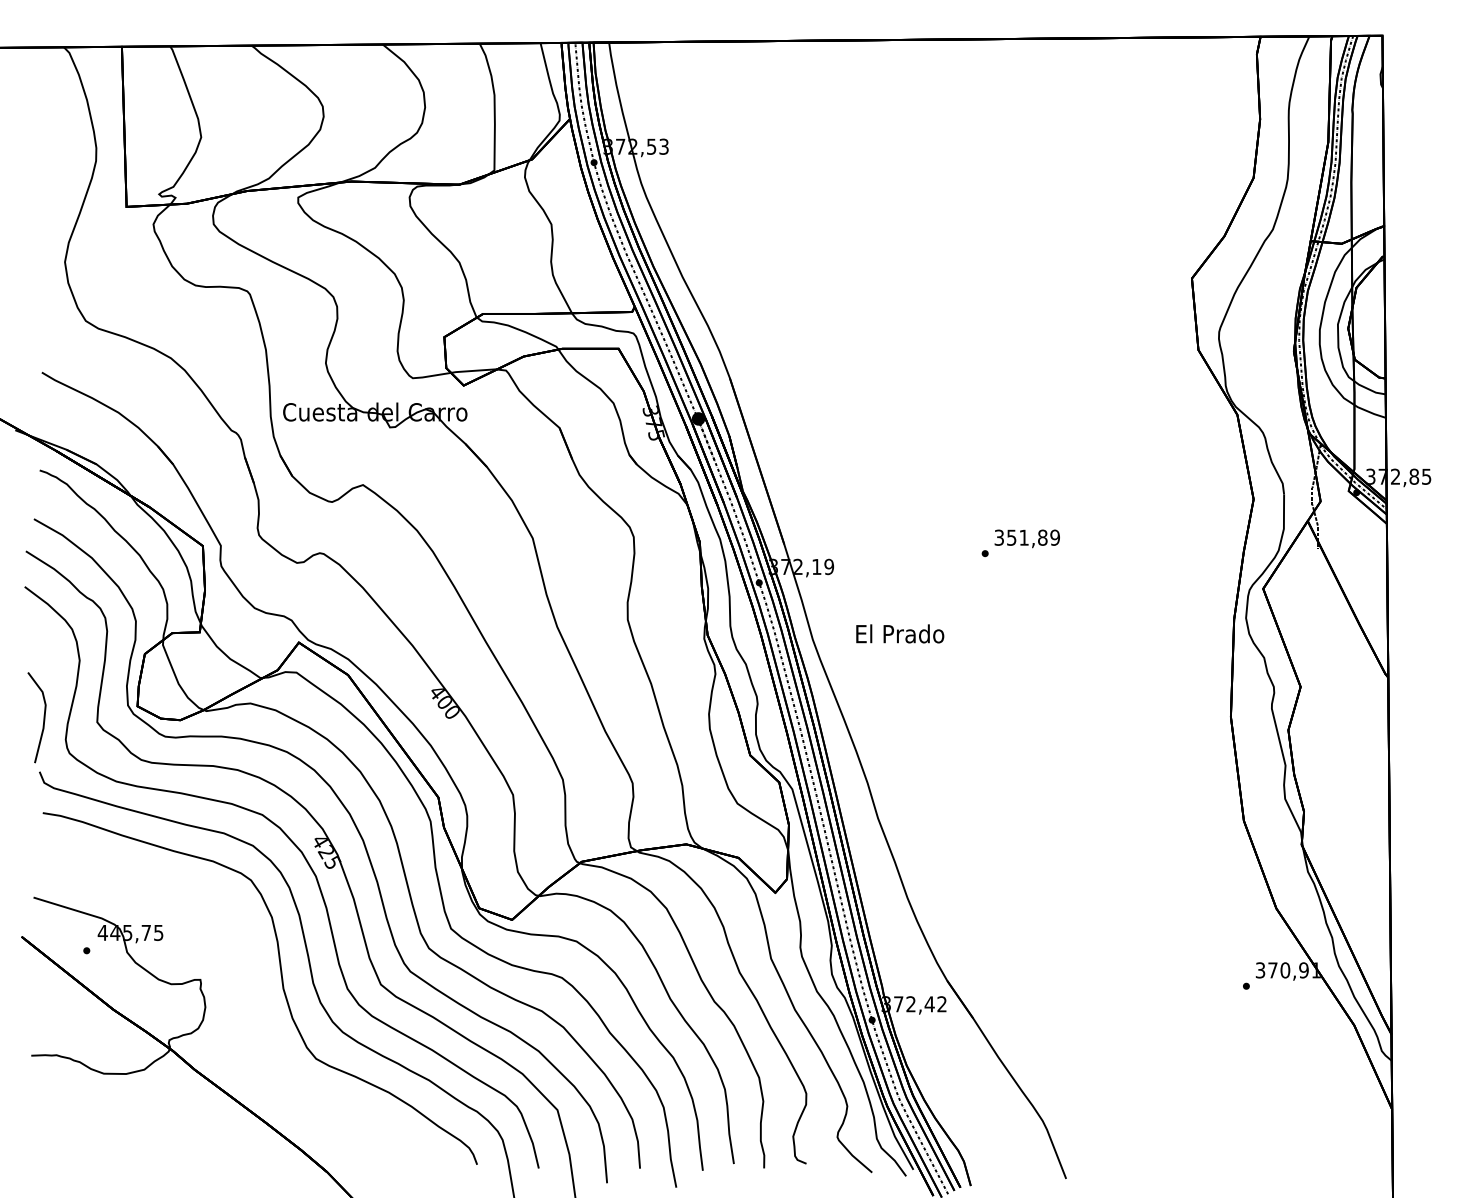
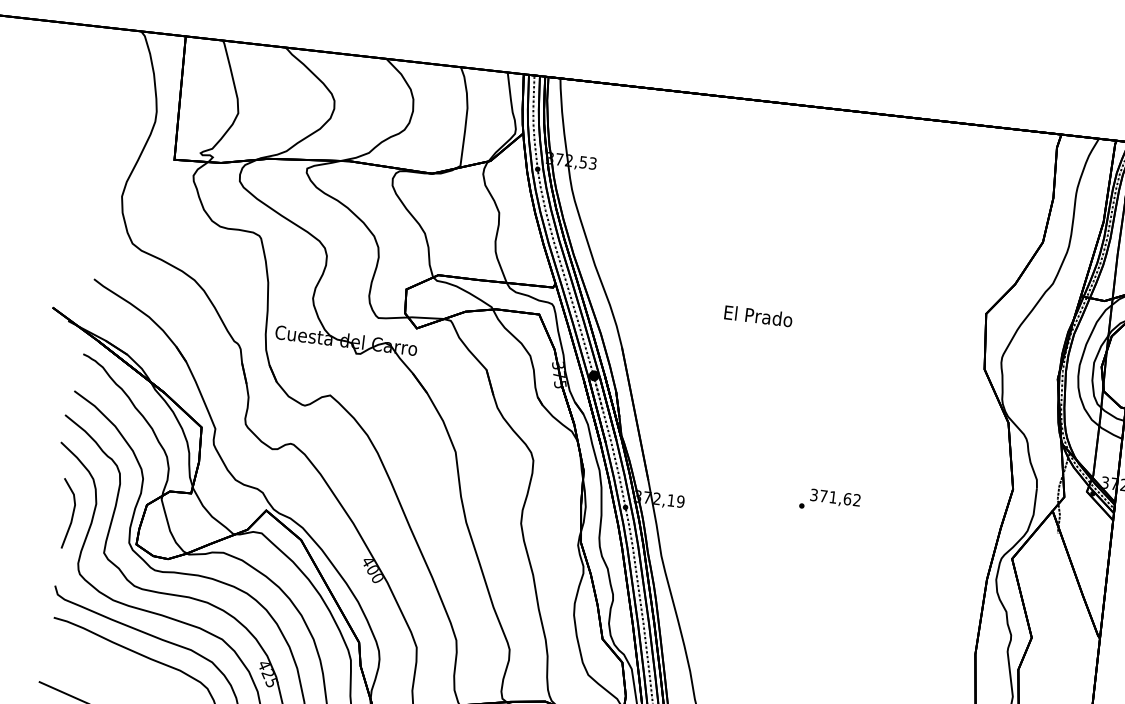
text: (1033, 537) -> (840, 498), 351,89 -> 371,62
text: (900, 633) -> (758, 315), moved
line: (43, 717) -> (72, 514), moved

